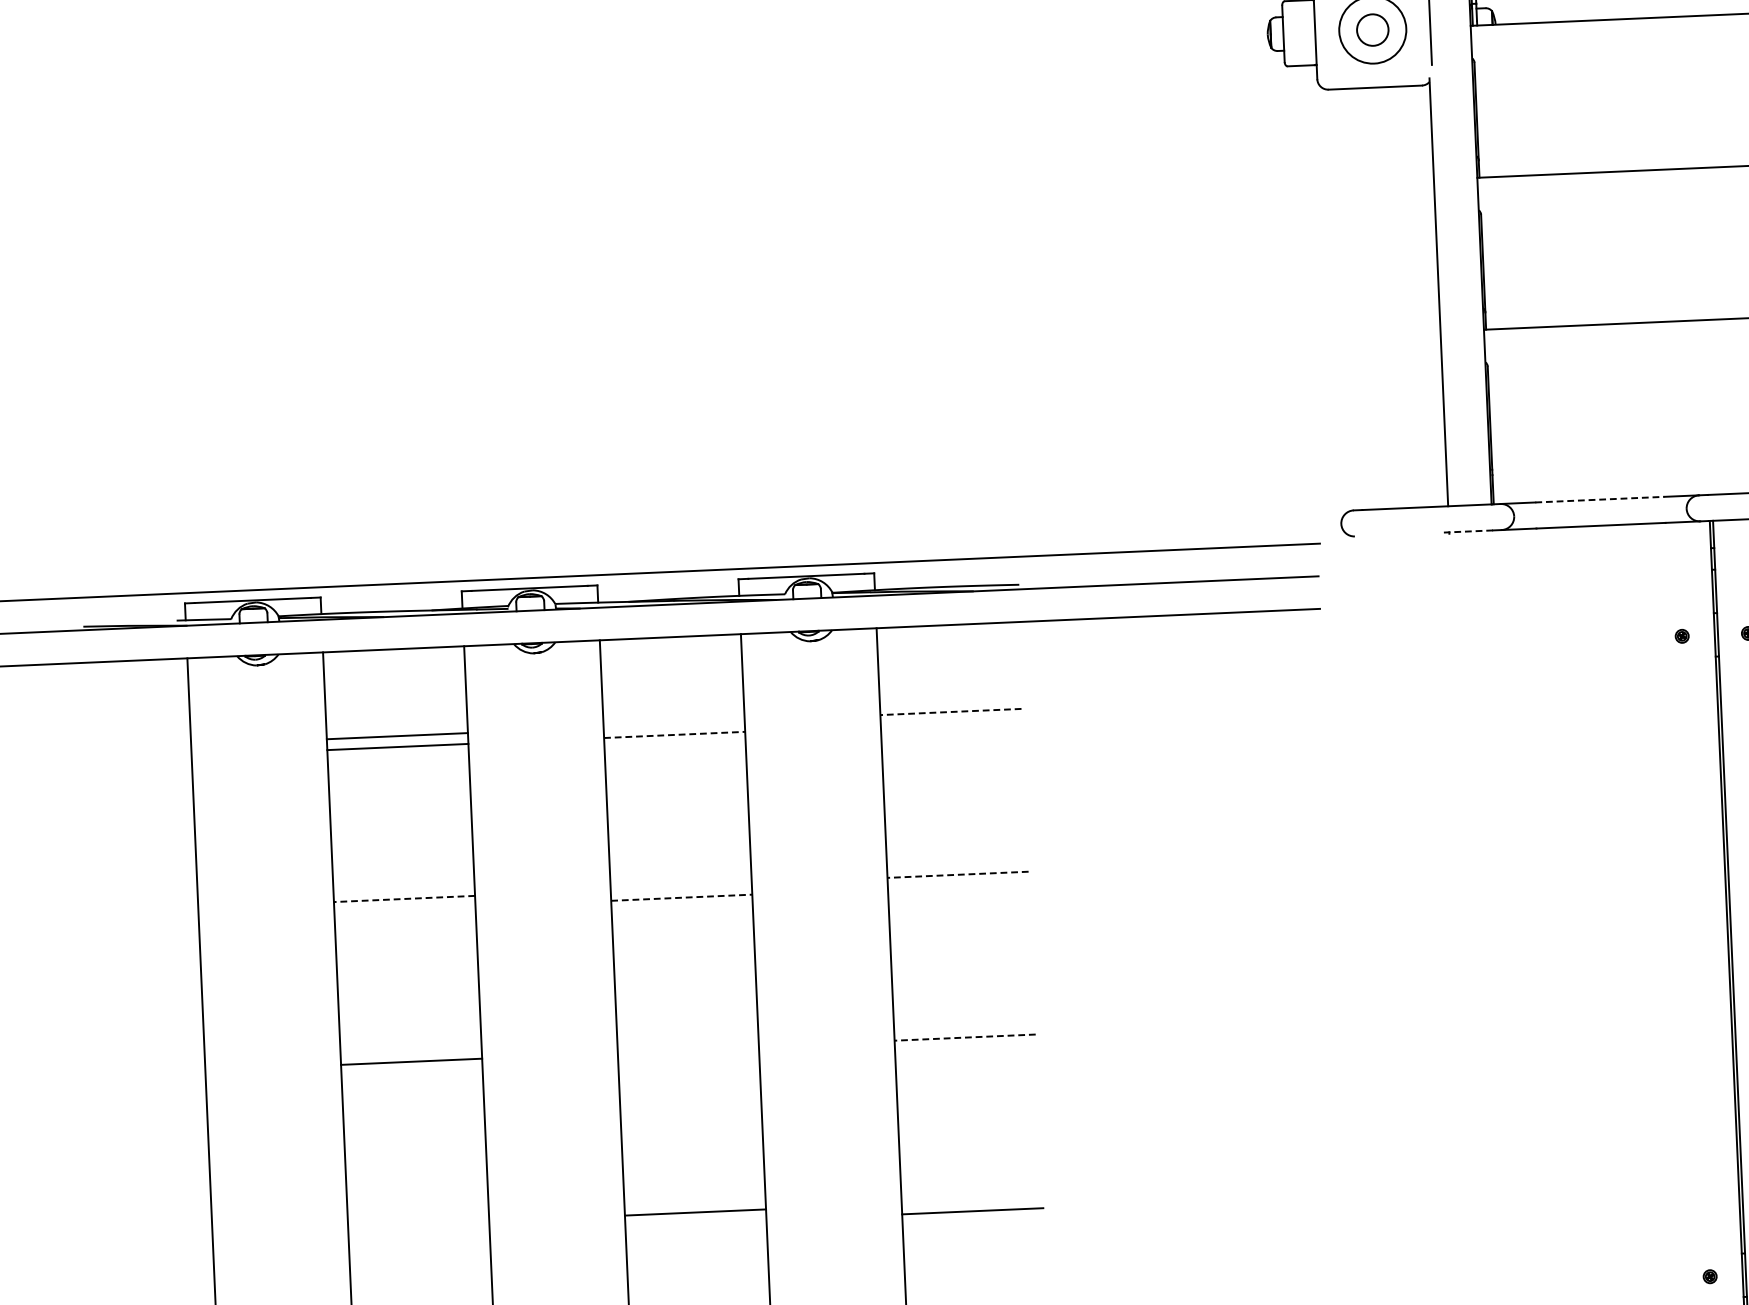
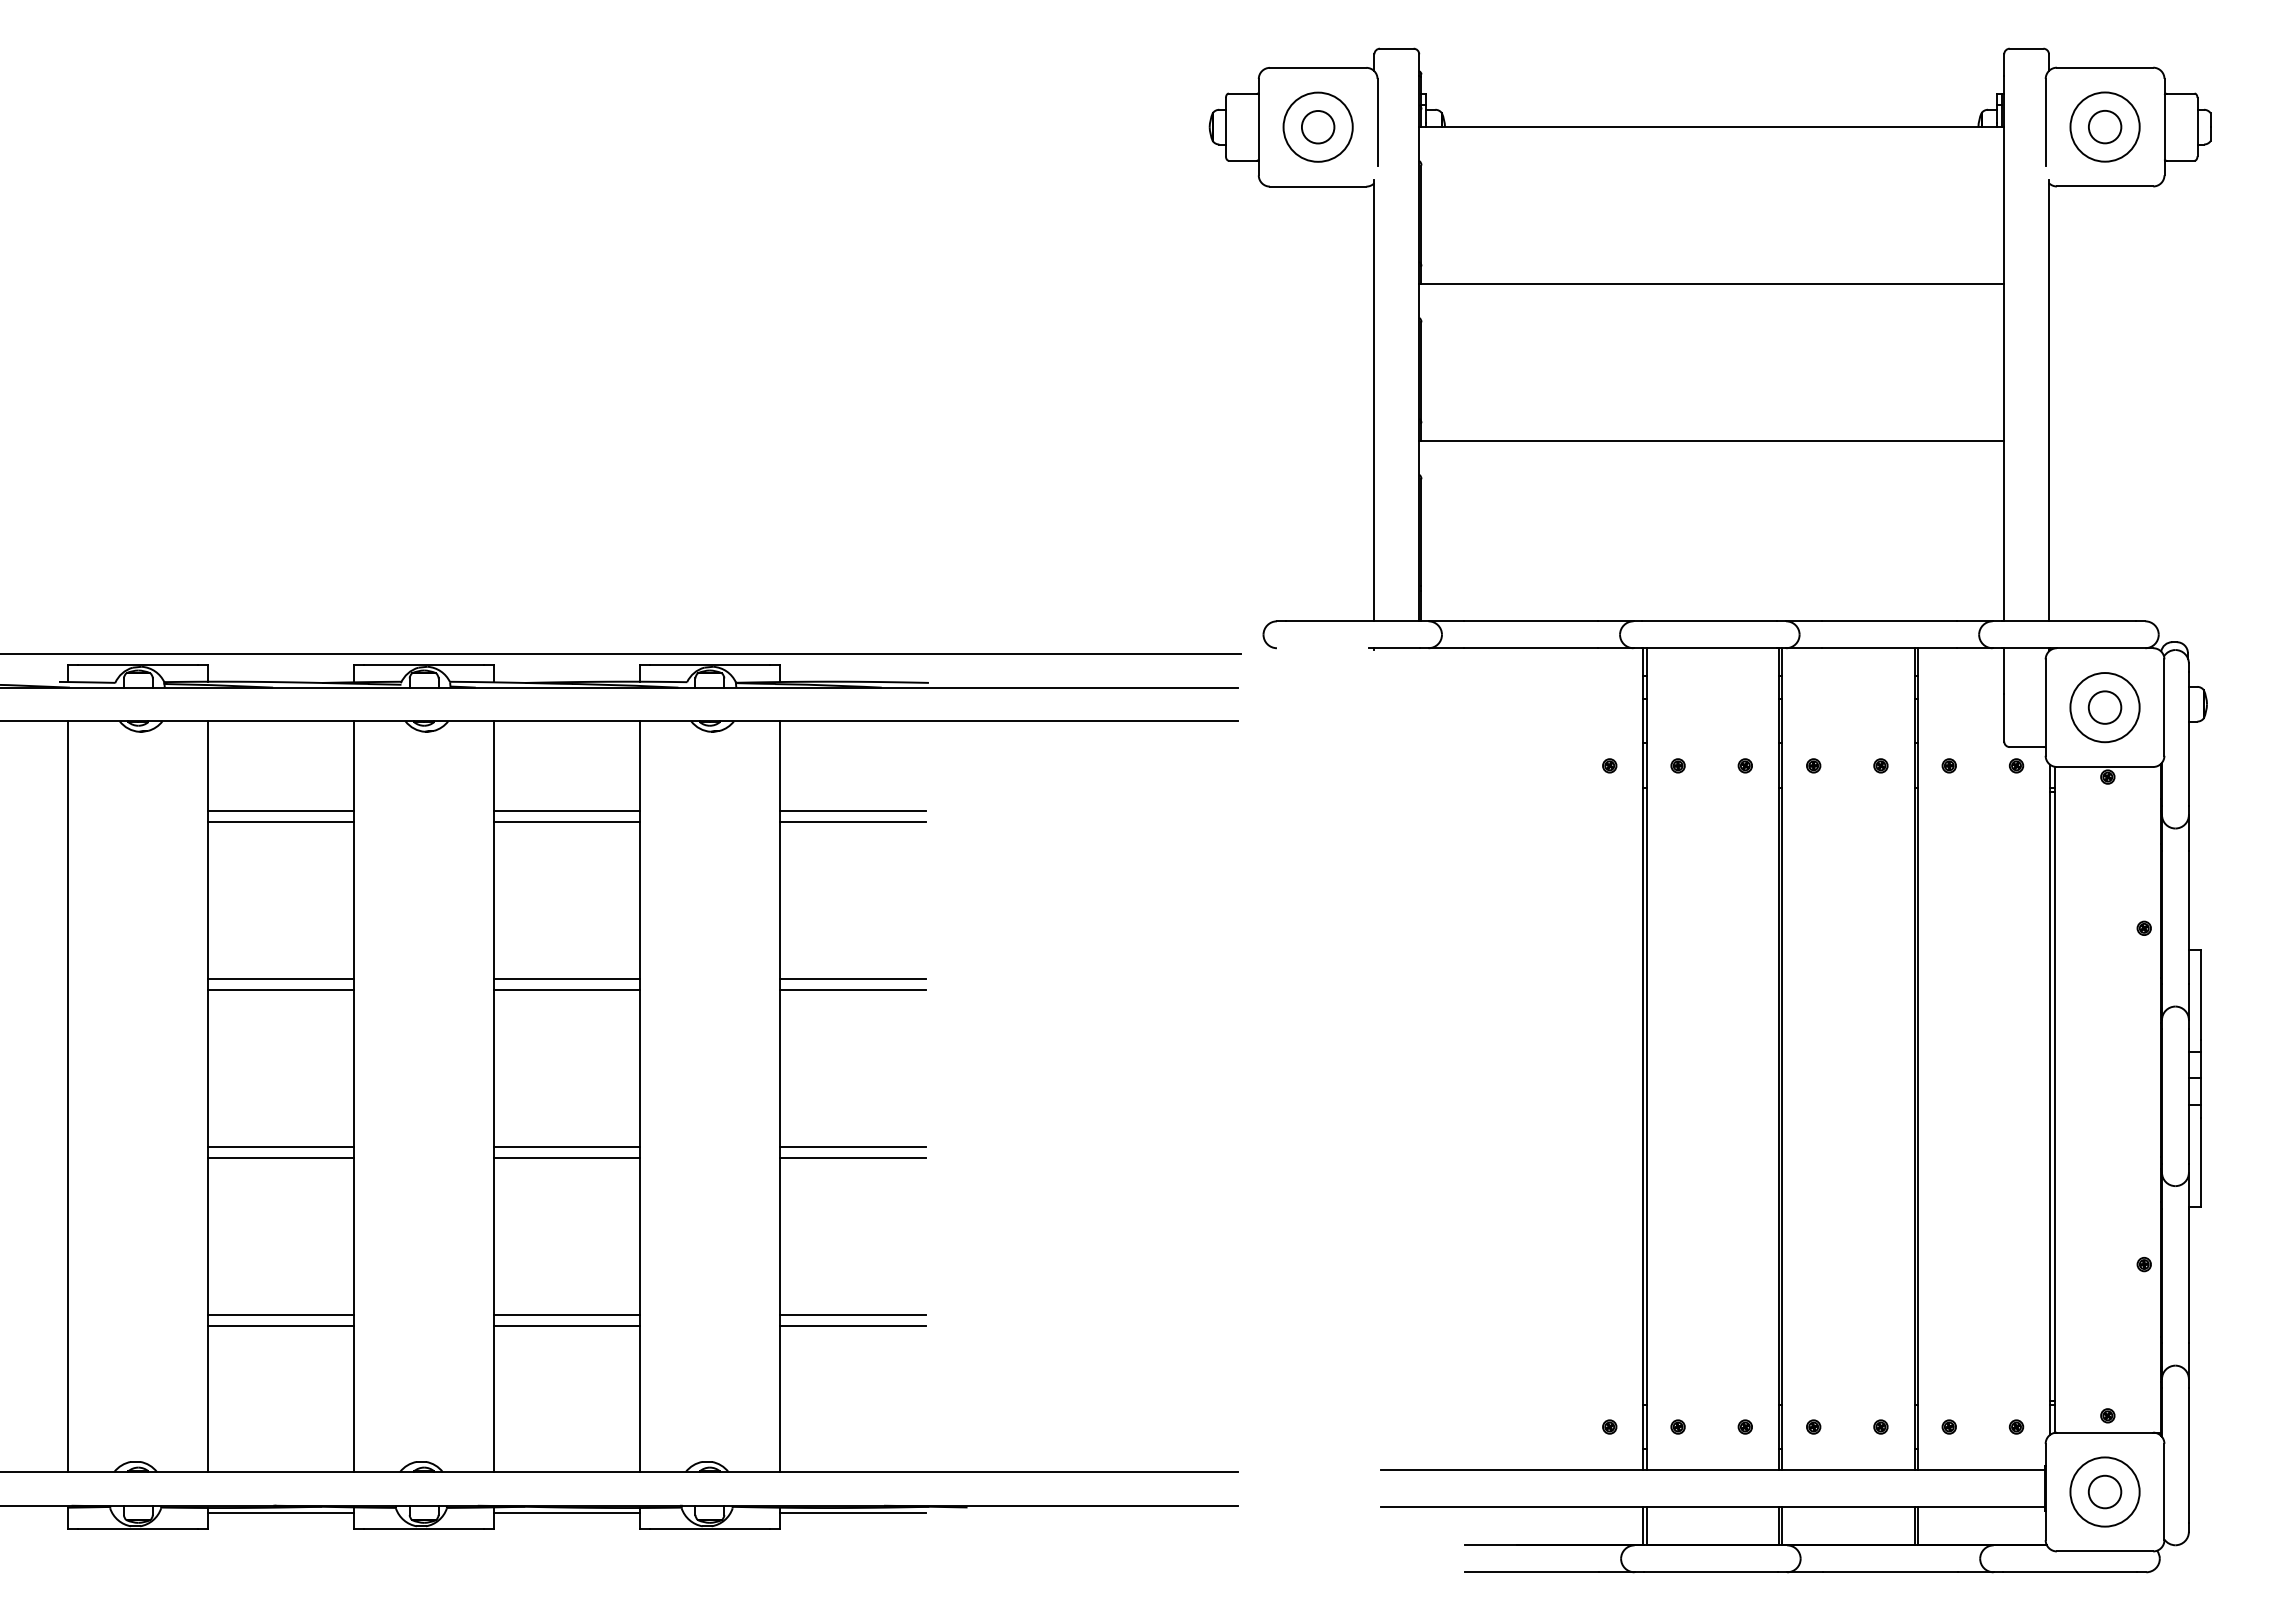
line: (1600, 499) -> (1531, 621), dashed -> solid
line: (1467, 531) -> (1393, 648), dashed -> solid
line: (950, 711) -> (852, 810), dashed -> solid
line: (673, 723) -> (566, 810), added
line: (951, 723) -> (852, 822), added
line: (675, 735) -> (567, 822), dashed -> solid
line: (957, 875) -> (852, 979), dashed -> solid
line: (958, 885) -> (852, 990), added
line: (680, 887) -> (566, 979), added
line: (682, 897) -> (567, 990), dashed -> solid
line: (404, 899) -> (281, 979), dashed -> solid
line: (405, 910) -> (281, 990), added
line: (964, 1037) -> (852, 1147), dashed -> solid
line: (965, 1048) -> (852, 1158), added
line: (687, 1050) -> (566, 1147), added
line: (688, 1060) -> (566, 1158), added
line: (412, 1072) -> (281, 1158), added
line: (972, 1200) -> (852, 1315), added
line: (695, 1223) -> (566, 1326), added
line: (418, 1224) -> (281, 1315), added
line: (419, 1235) -> (281, 1326), added

